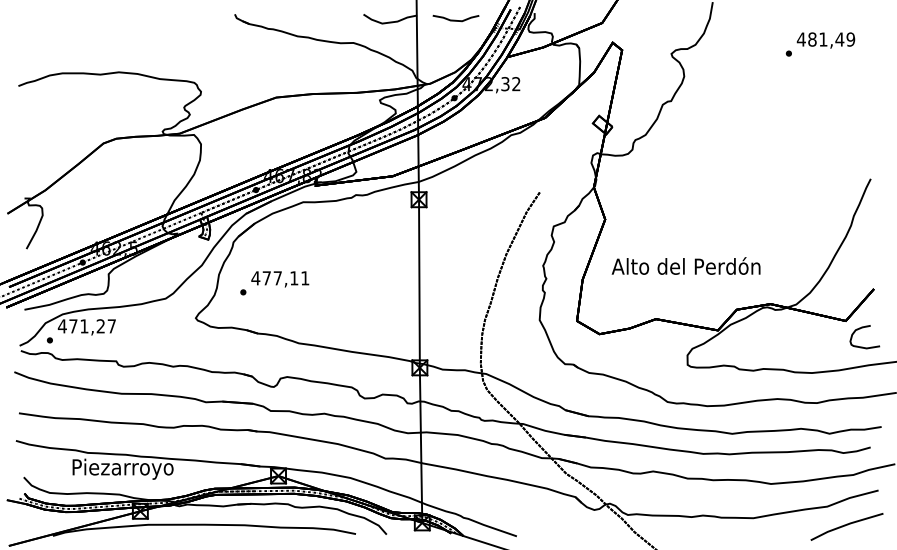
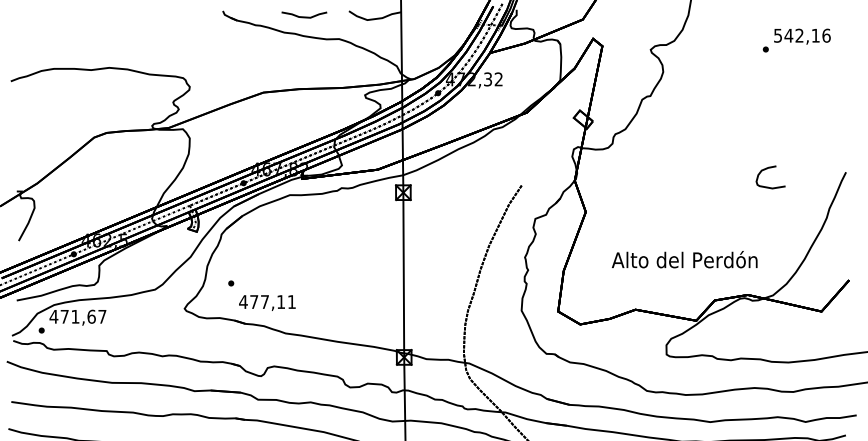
curve: (455, 19) -> (303, 16), moved
text: (825, 39) -> (801, 35), 481,49 -> 542,16
text: (685, 265) -> (684, 259), moved
text: (280, 279) -> (267, 303), moved
text: (100, 326) -> (91, 316), 471,27 -> 471,67
curve: (860, 329) -> (766, 169), moved

